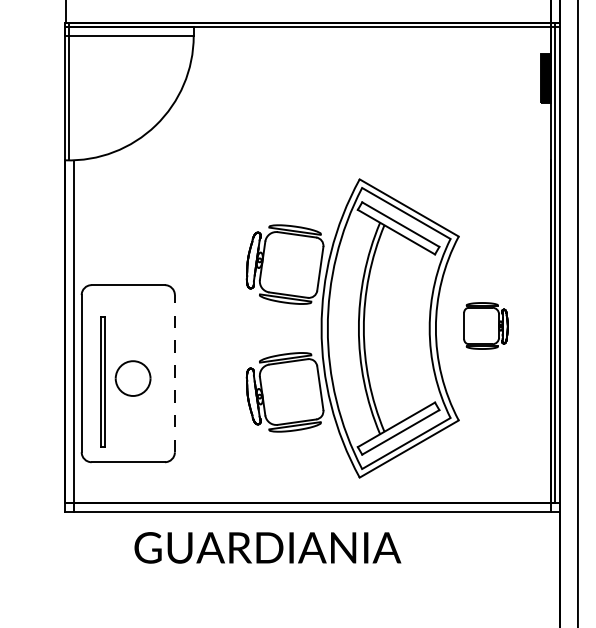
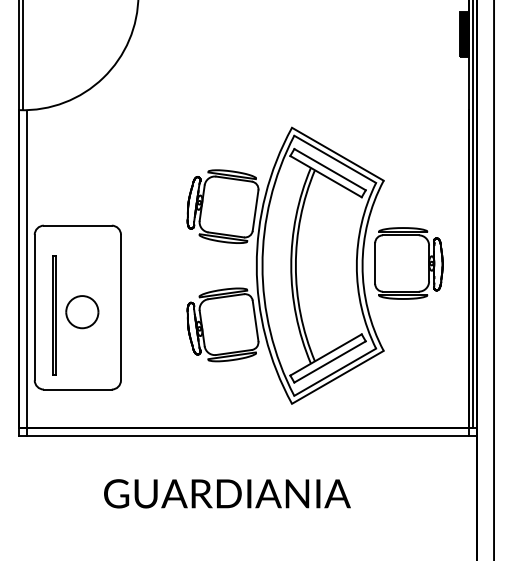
part: (485, 325) -> (408, 263), size x1.67
line: (174, 373) -> (120, 307), dashed -> solid
text: (267, 547) -> (227, 493), moved

